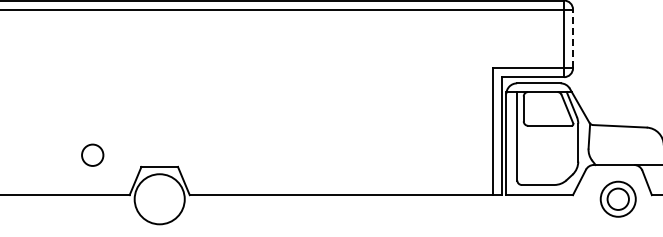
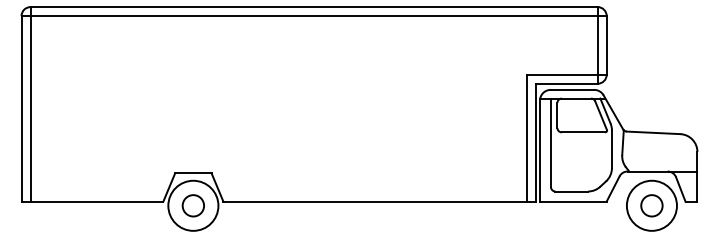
line: (572, 37) -> (606, 44), dashed -> solid
circle: (91, 154) -> (192, 205), moved
circle: (617, 198) -> (651, 205), size x1.43

